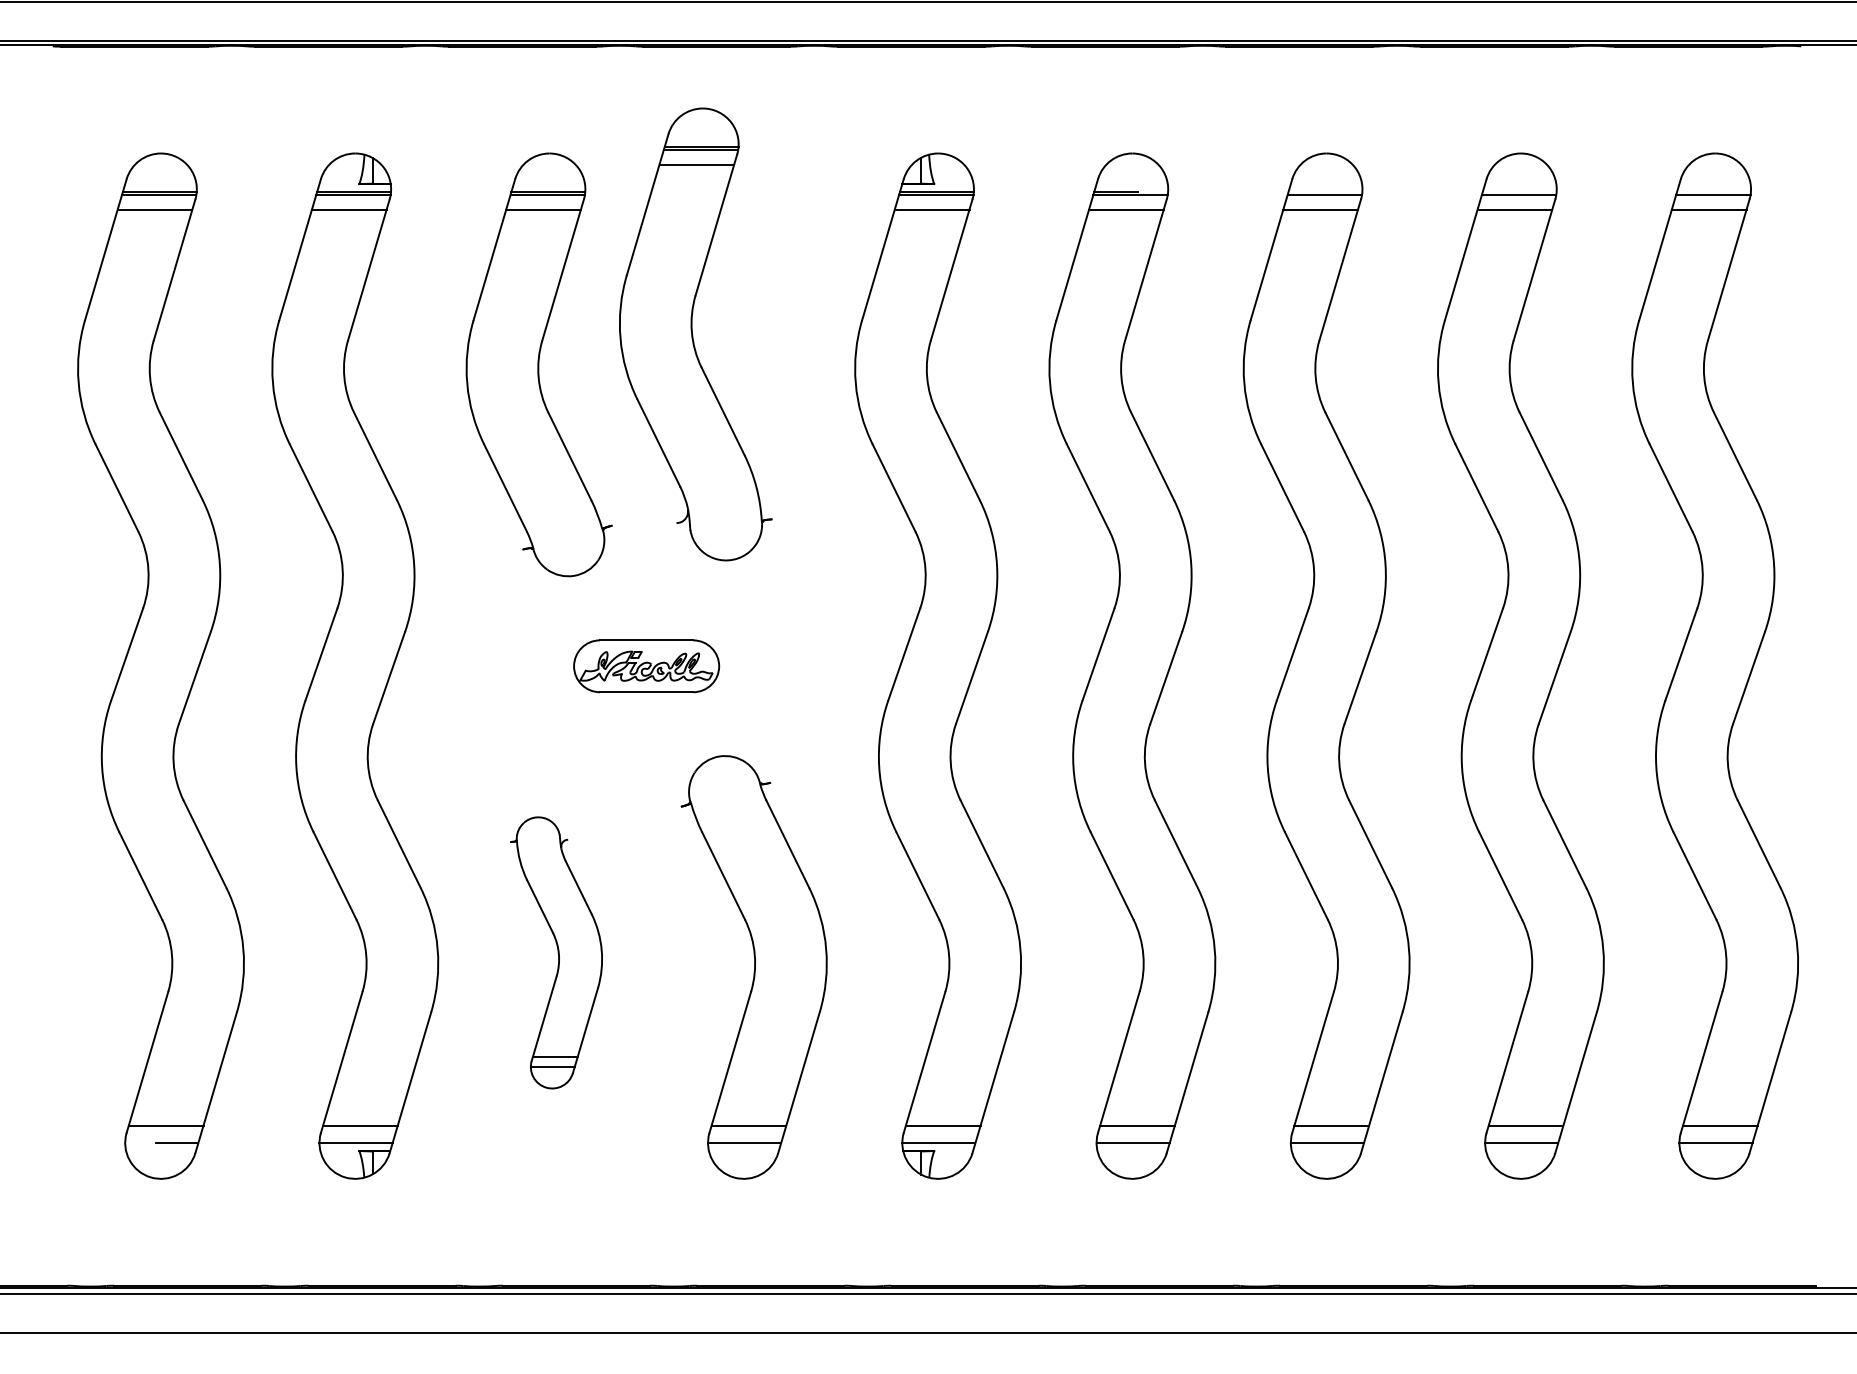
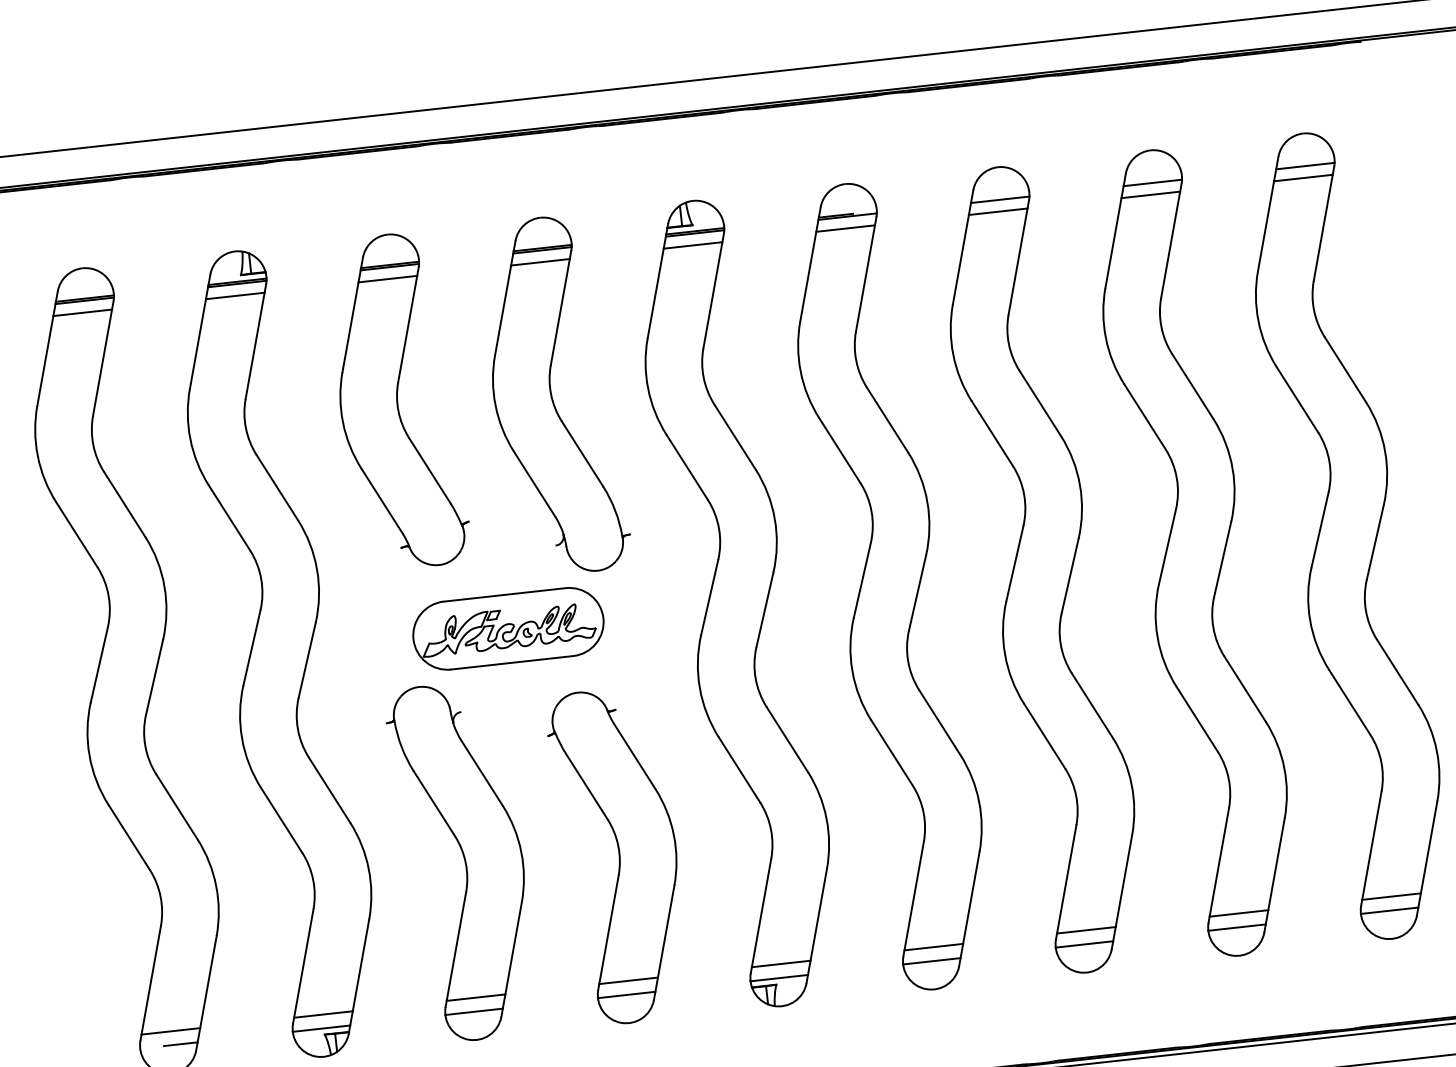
part: (695, 334) -> (554, 395), moved
part: (646, 666) -> (508, 629), size x1.67
part: (556, 952) -> (462, 861), size x1.67

